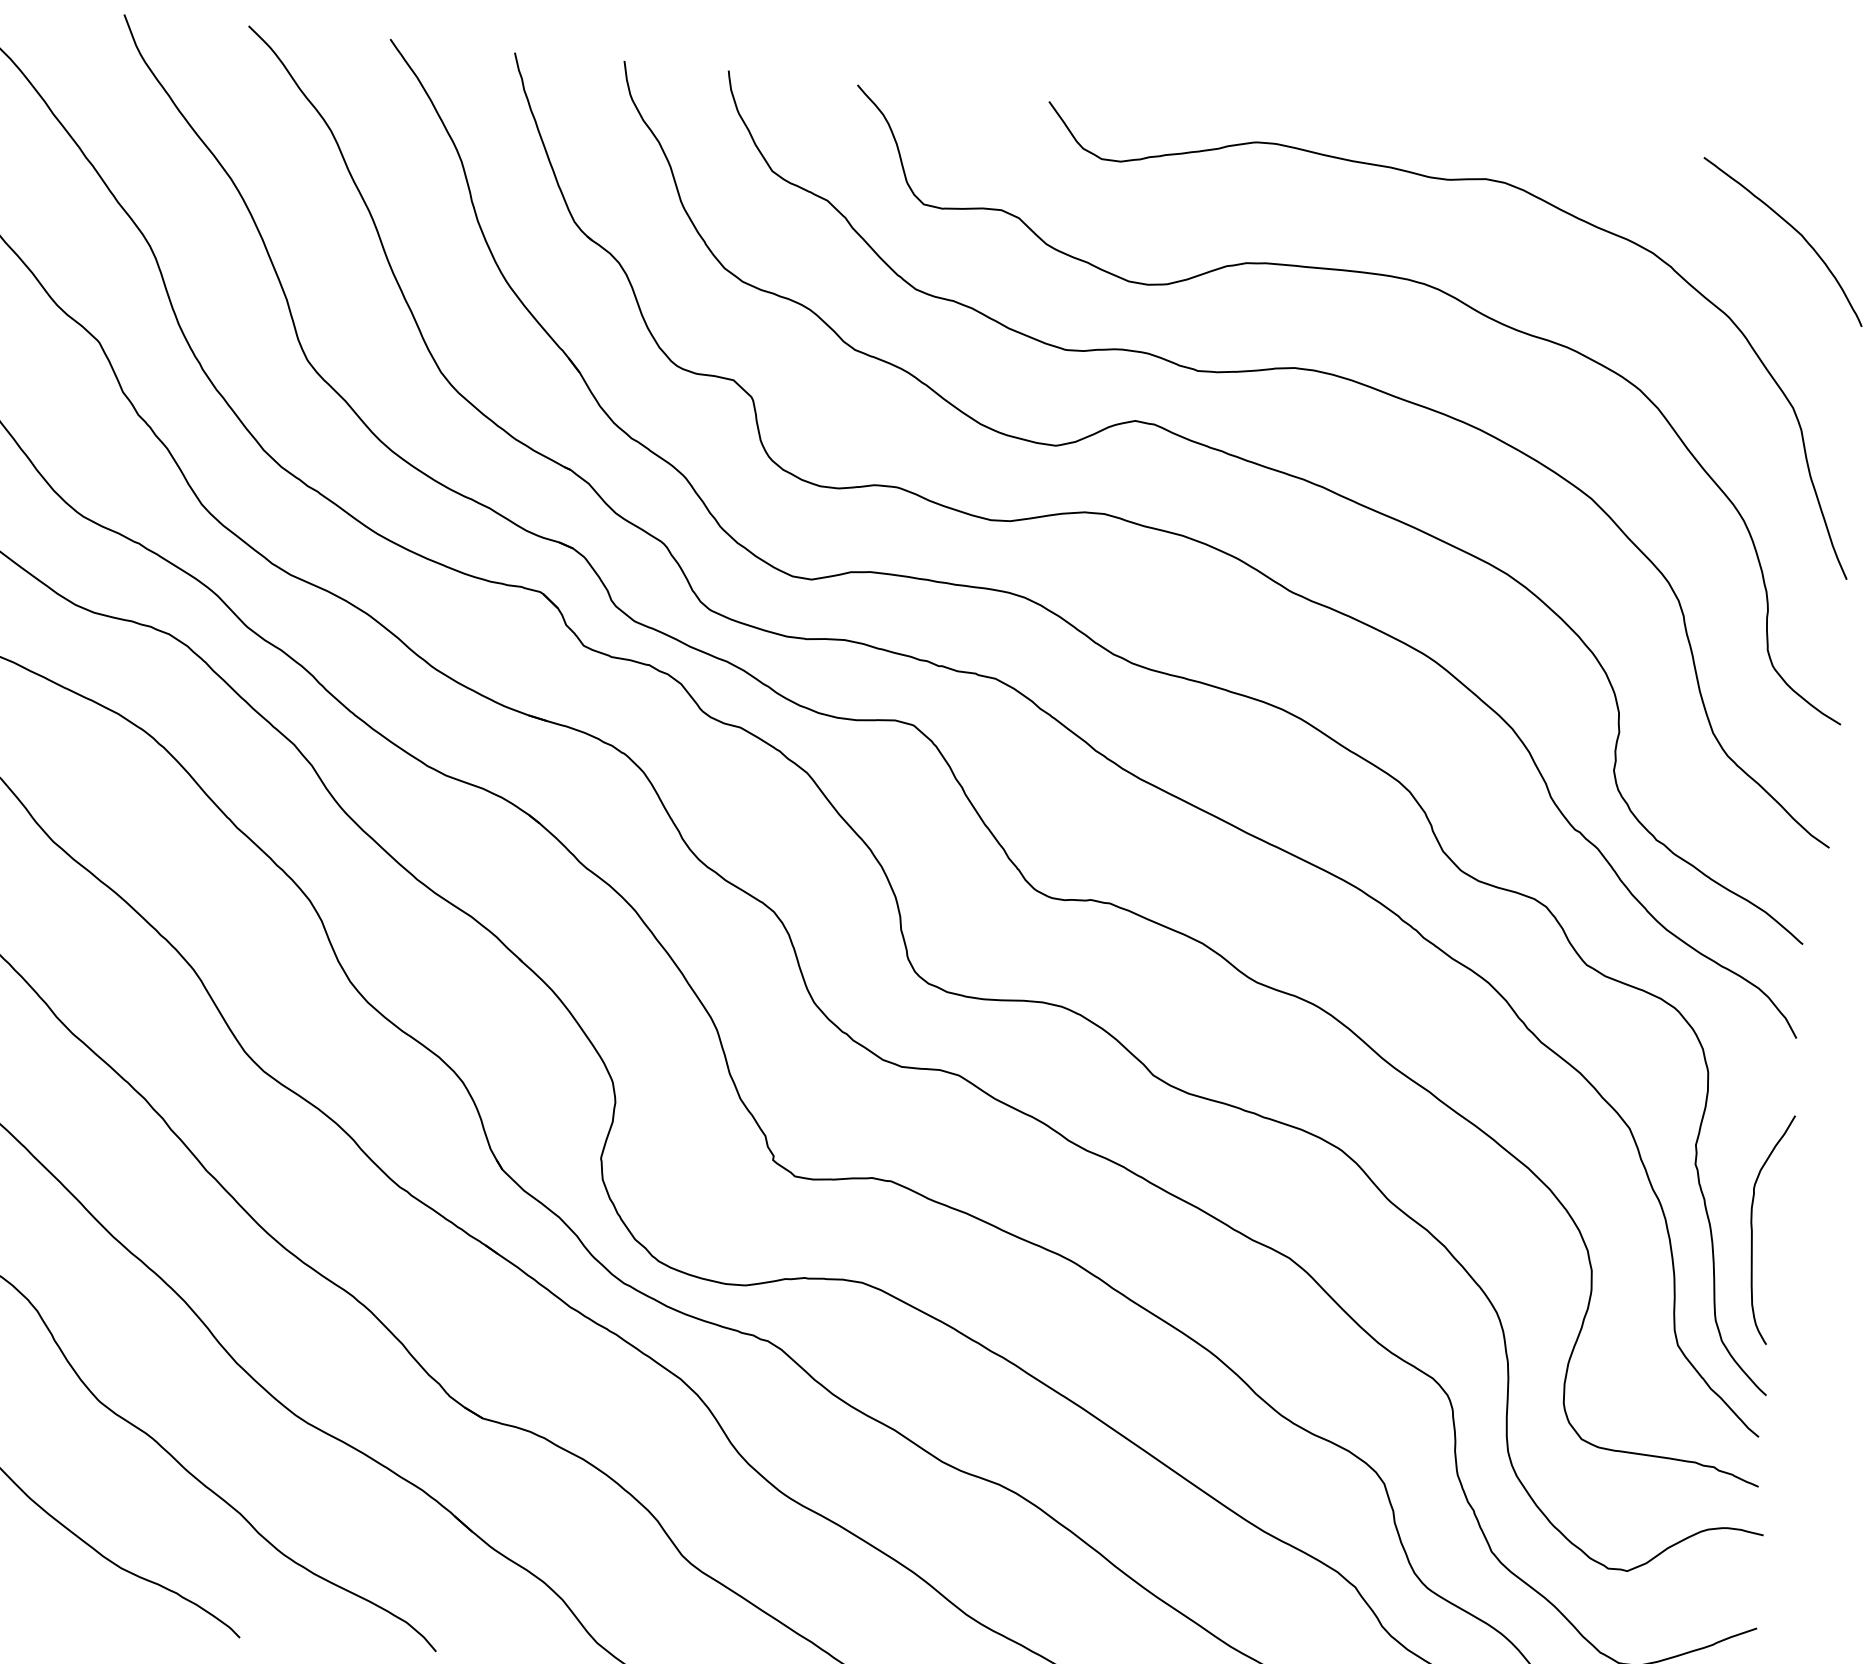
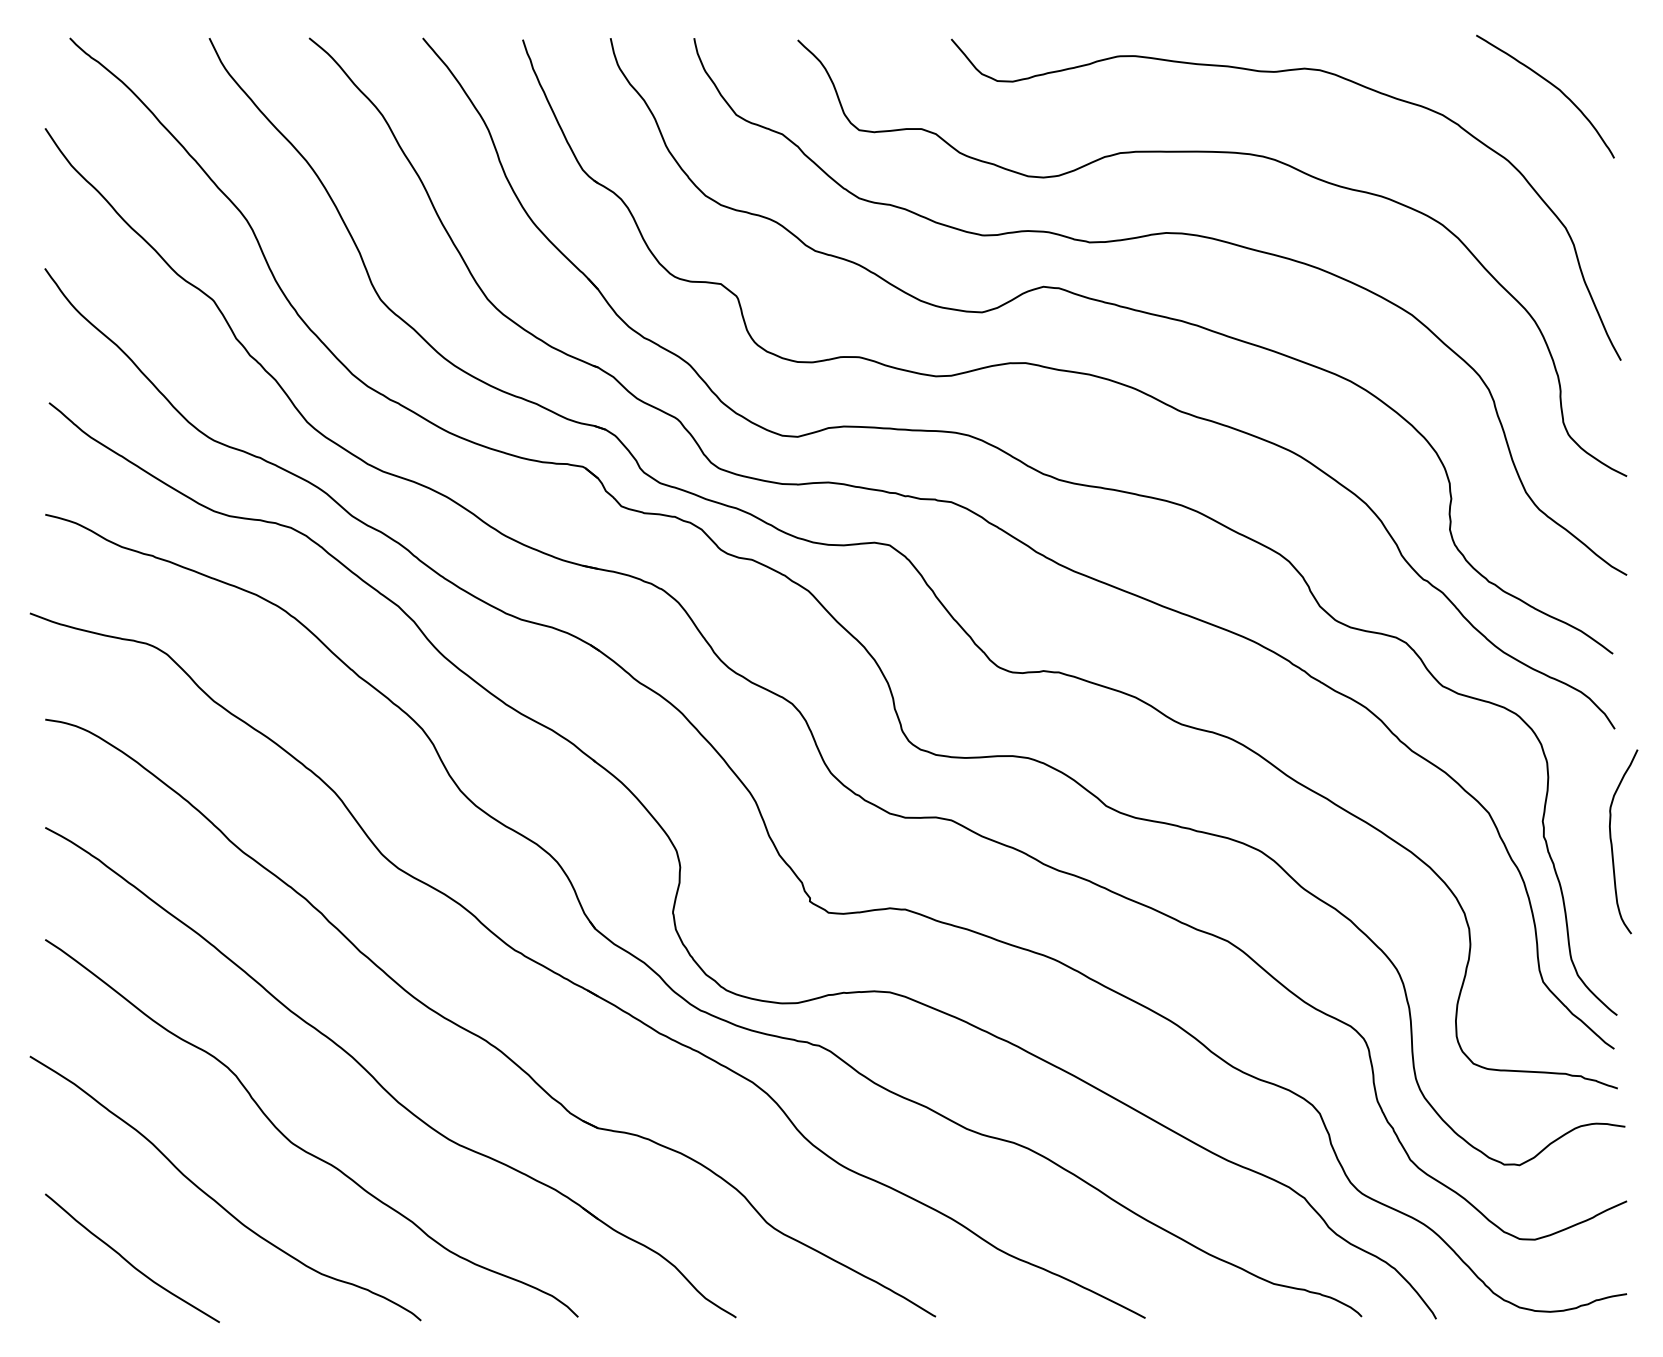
curve: (1753, 1228) -> (1612, 842), moved

